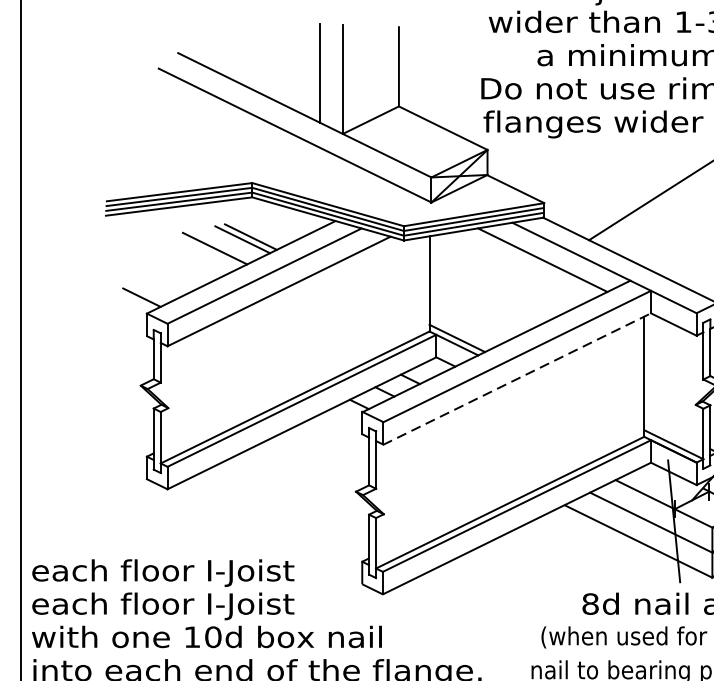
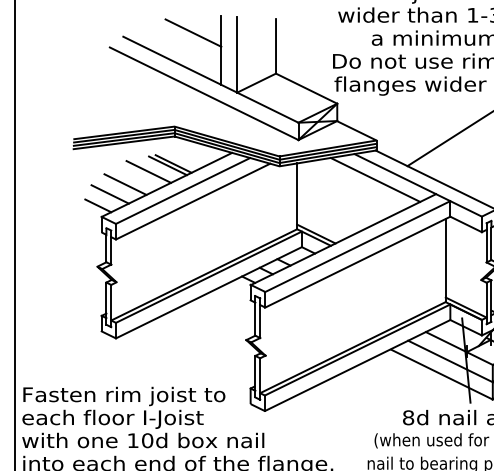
line: (279, 46) -> (193, 32), added
line: (181, 266) -> (125, 184), added
line: (158, 281) -> (109, 194), added
line: (518, 379) -> (358, 262), dashed -> solid
text: (178, 573) -> (123, 396), each floor I-Joist -> Fasten rim joist to

